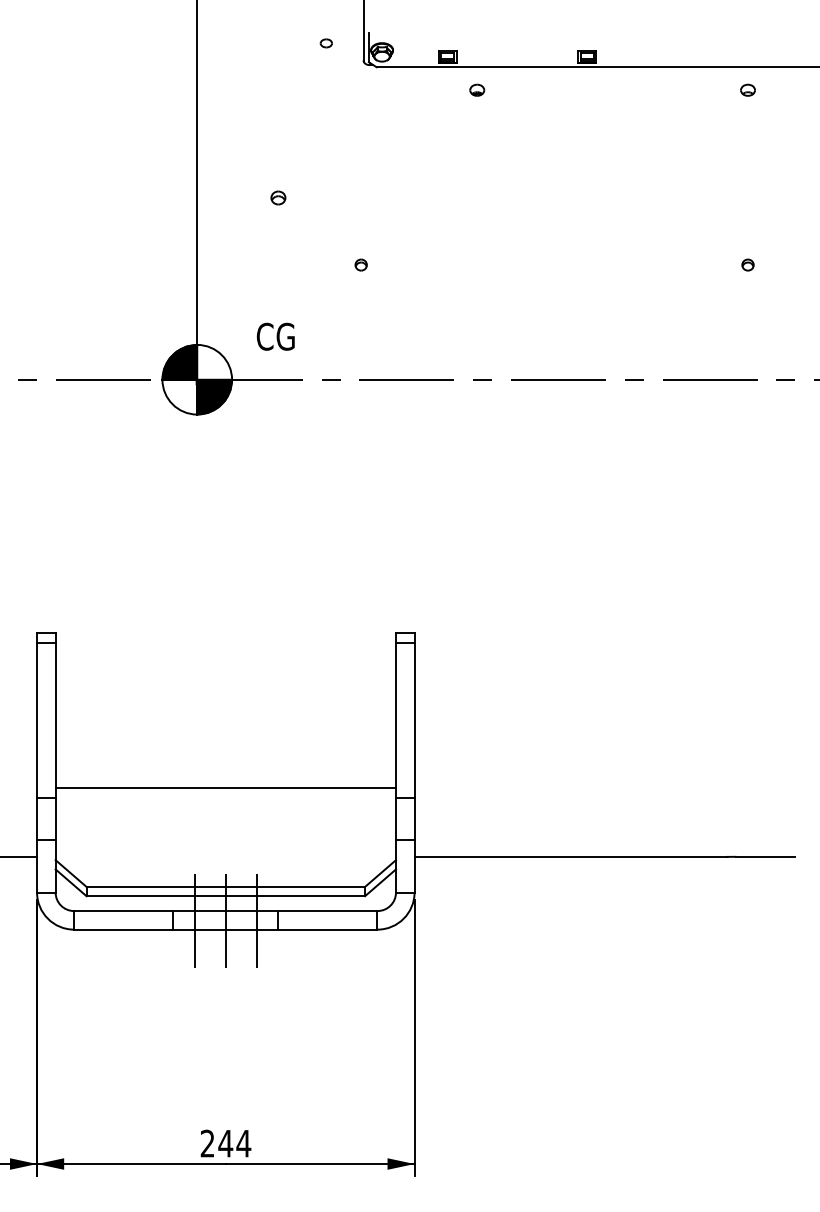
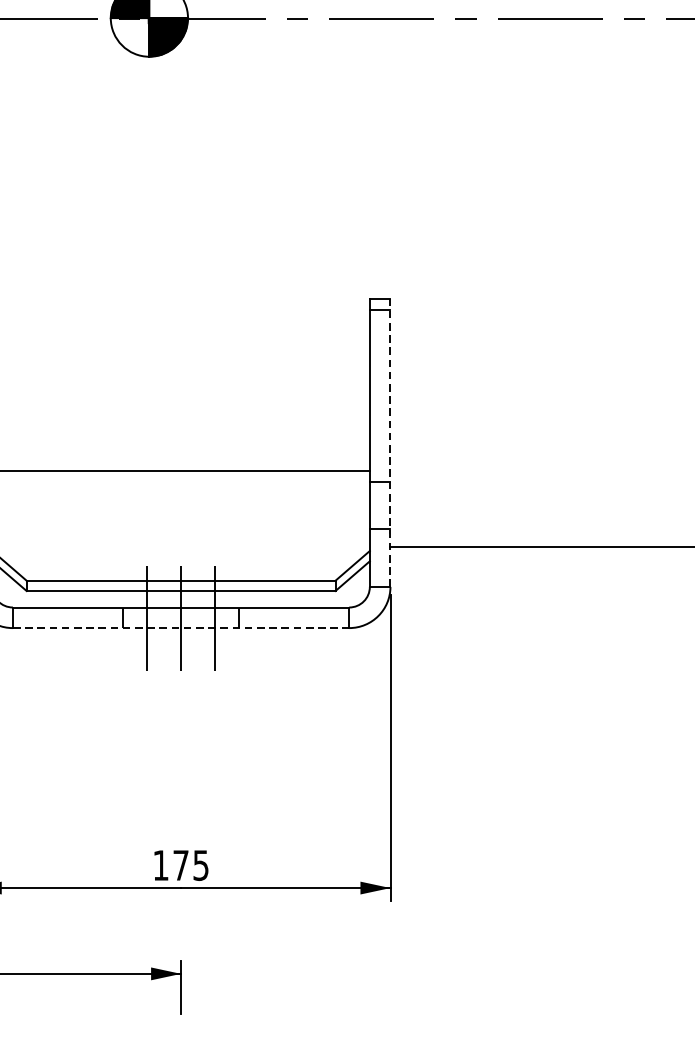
line: (414, 762) -> (390, 442), solid -> dashed
line: (225, 929) -> (180, 627), solid -> dashed
text: (225, 1143) -> (180, 865), 244 -> 175

